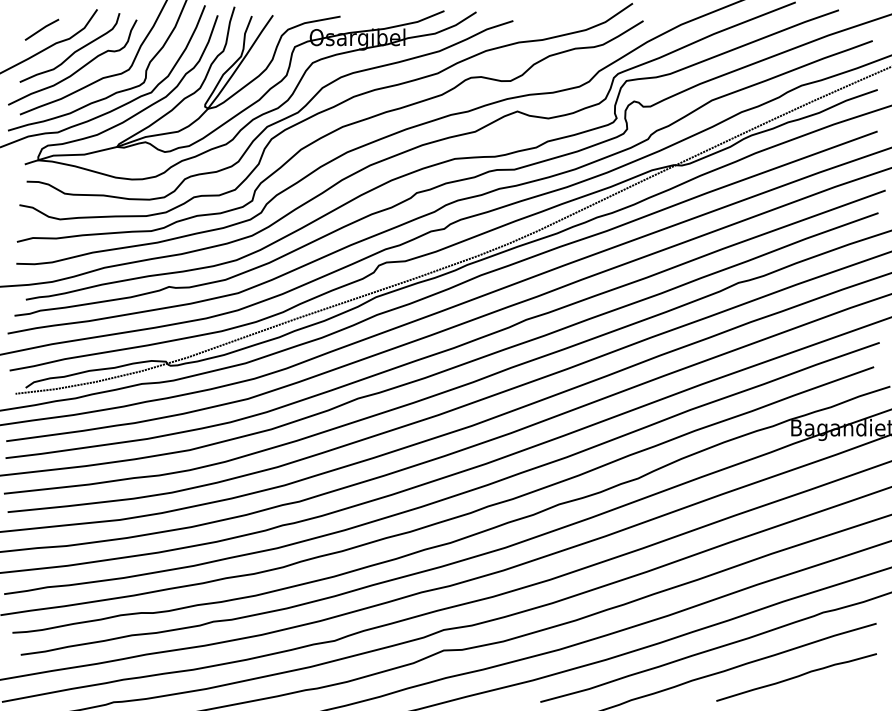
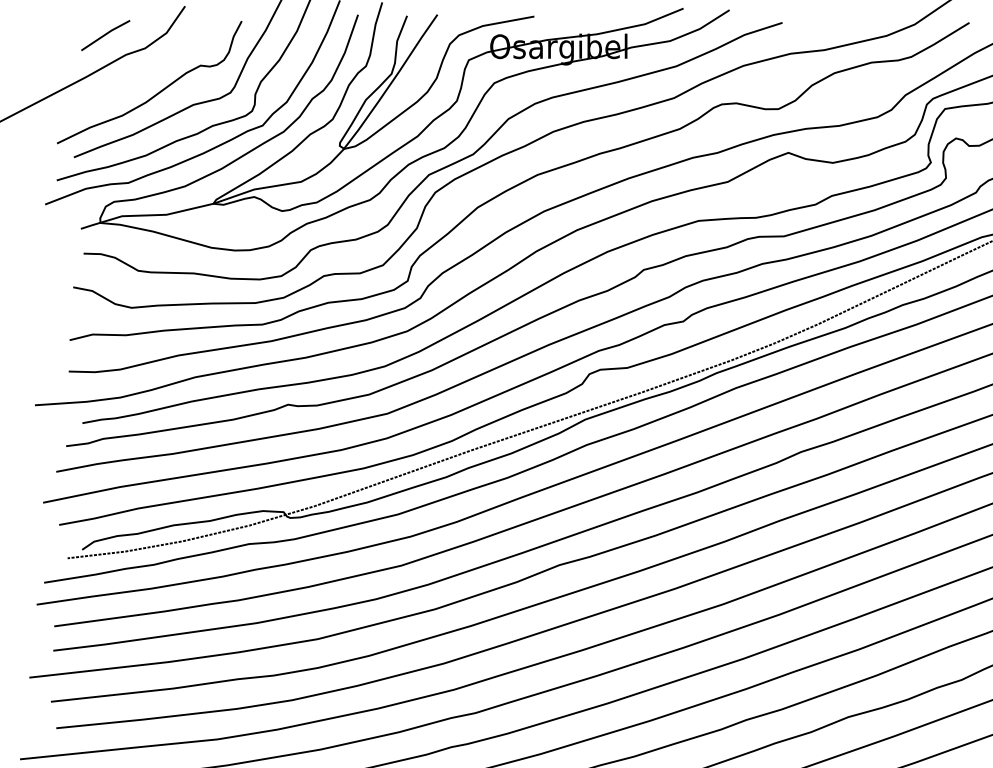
curve: (71, 53) -> (147, 69), removed

